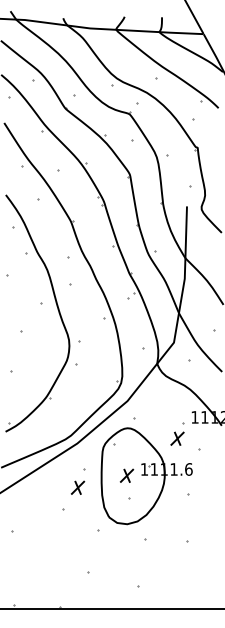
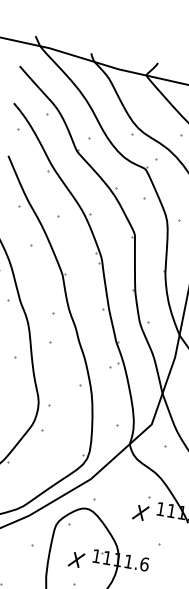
part: (177, 433) -> (141, 507), moved
part: (77, 487) -> (20, 563), removed

